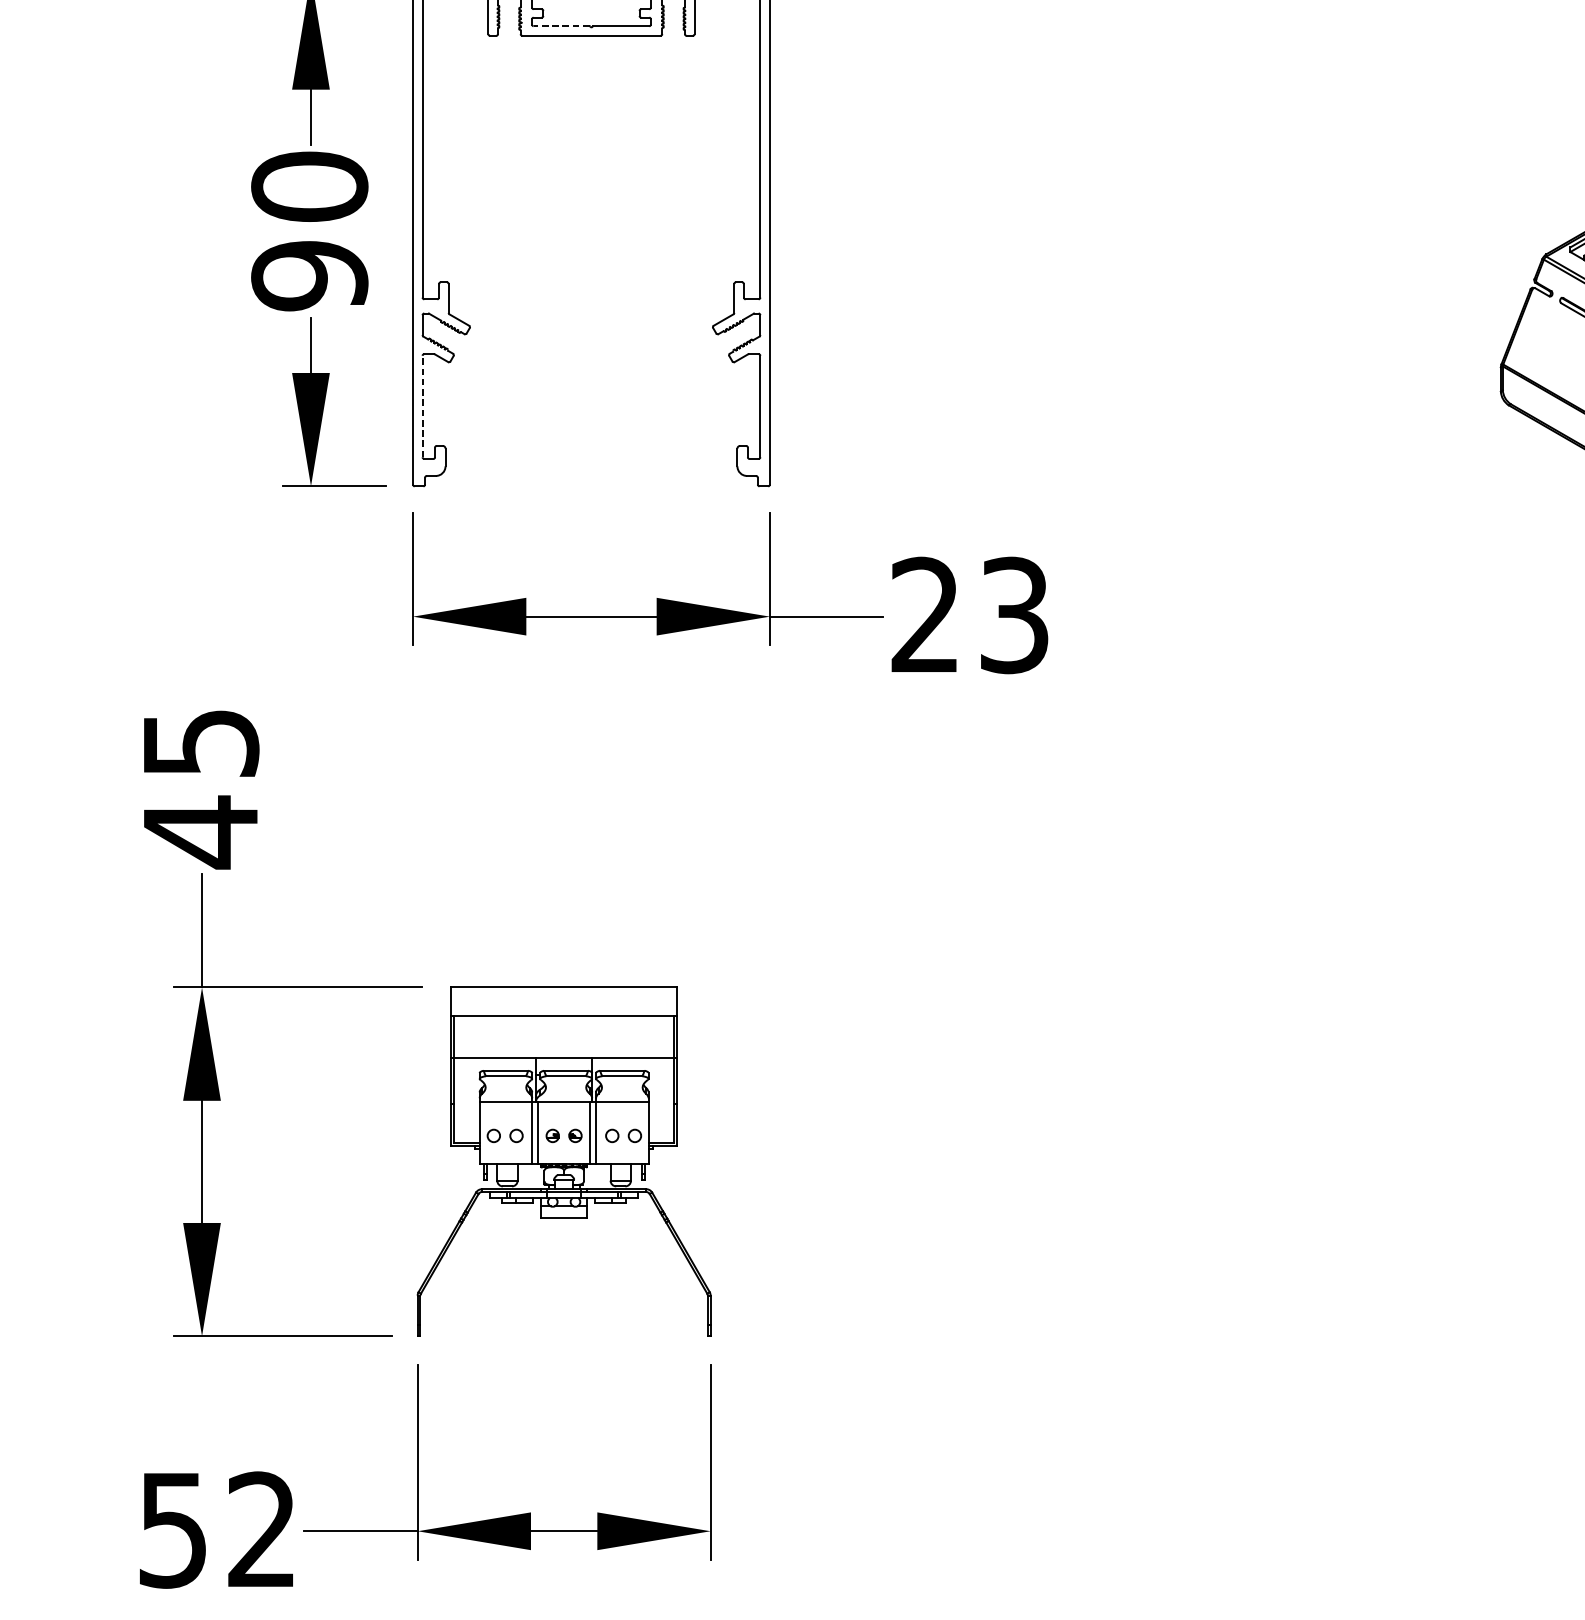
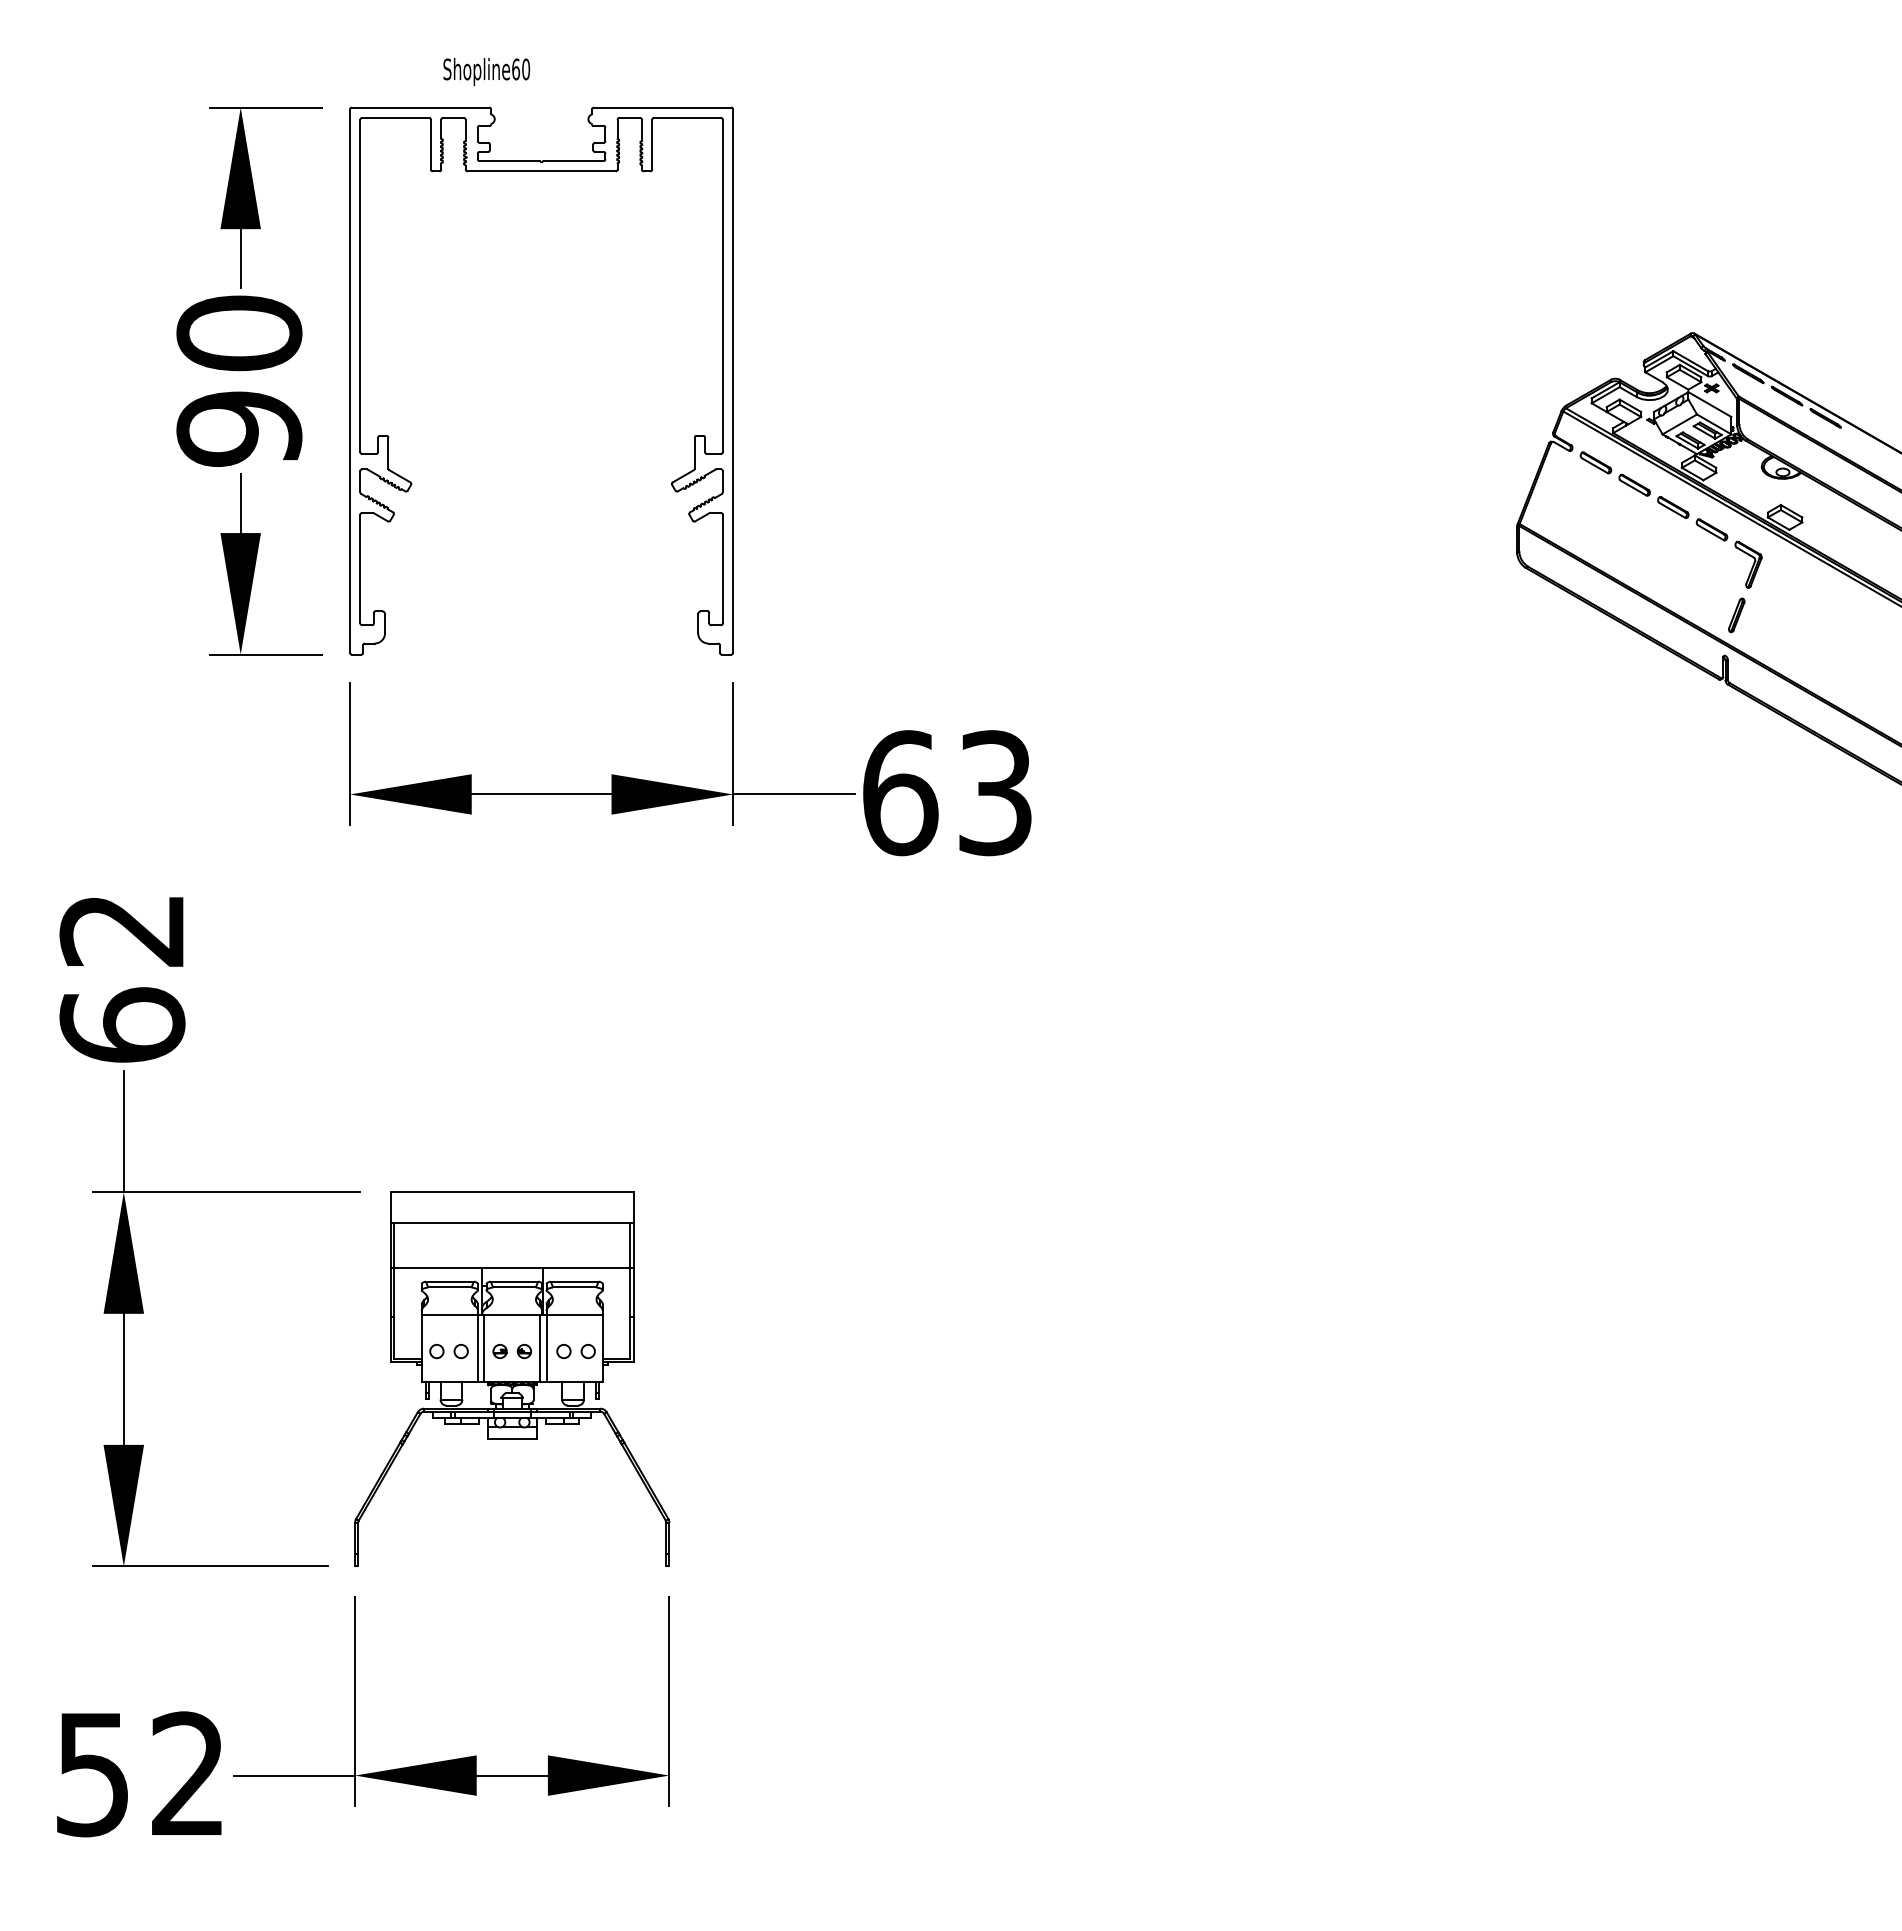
line: (561, 26) -> (509, 161), dashed -> solid
line: (422, 406) -> (360, 568), dashed -> solid
text: (926, 615) -> (900, 793), 23 -> 63
text: (200, 790) -> (122, 980), 45 -> 62

